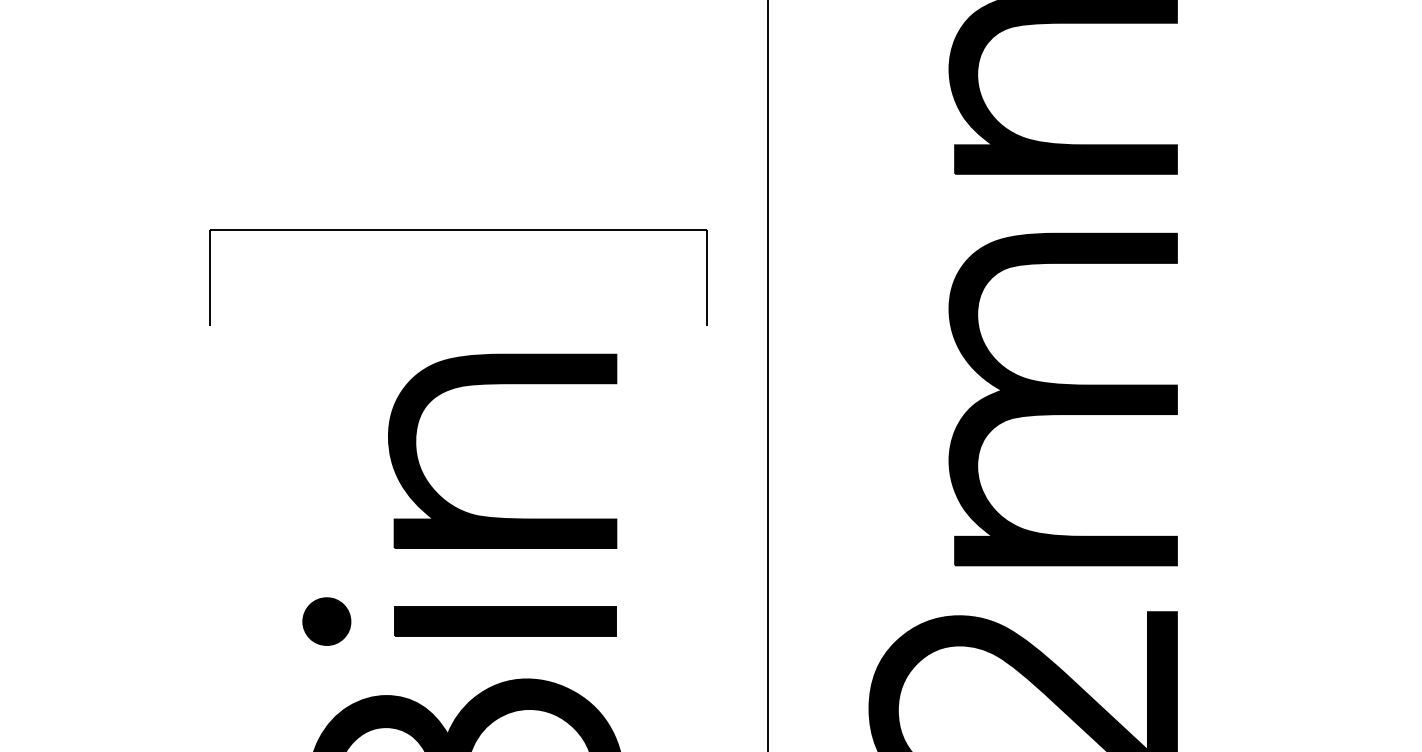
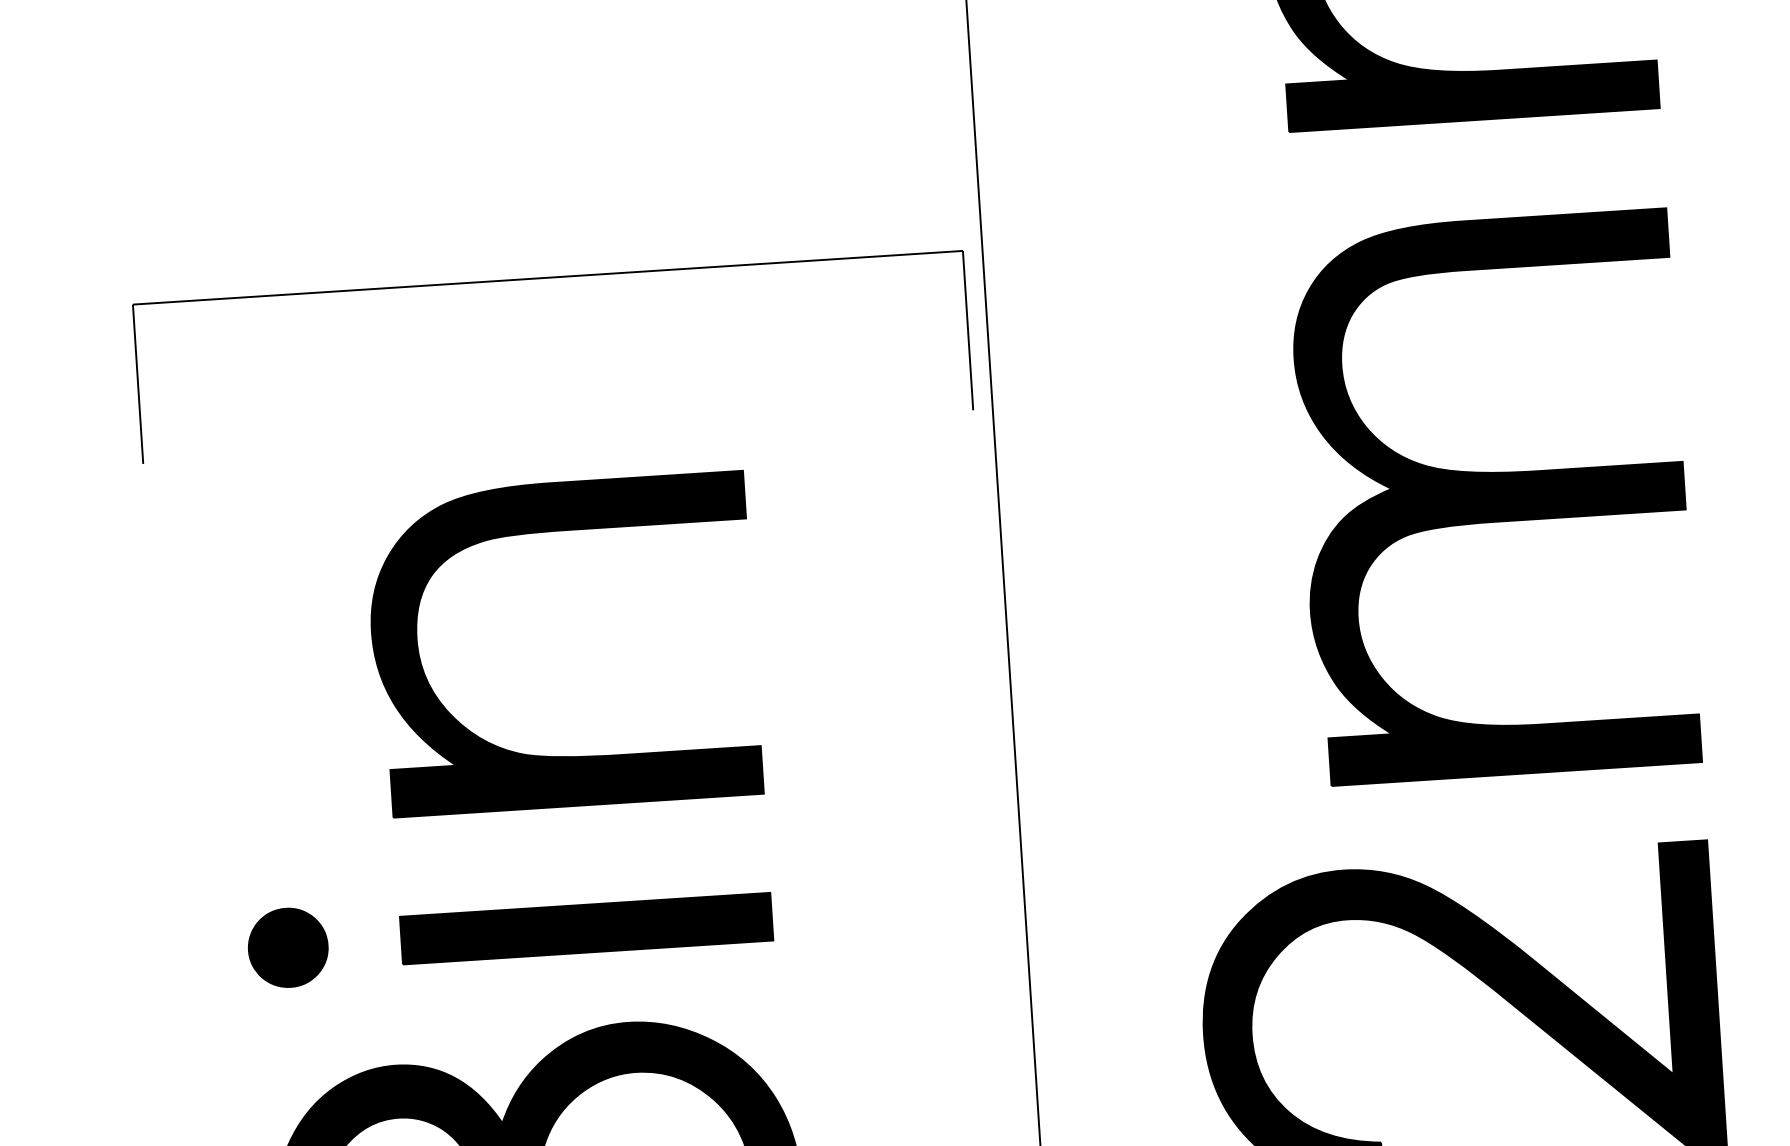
part: (458, 230) -> (547, 278), moved

